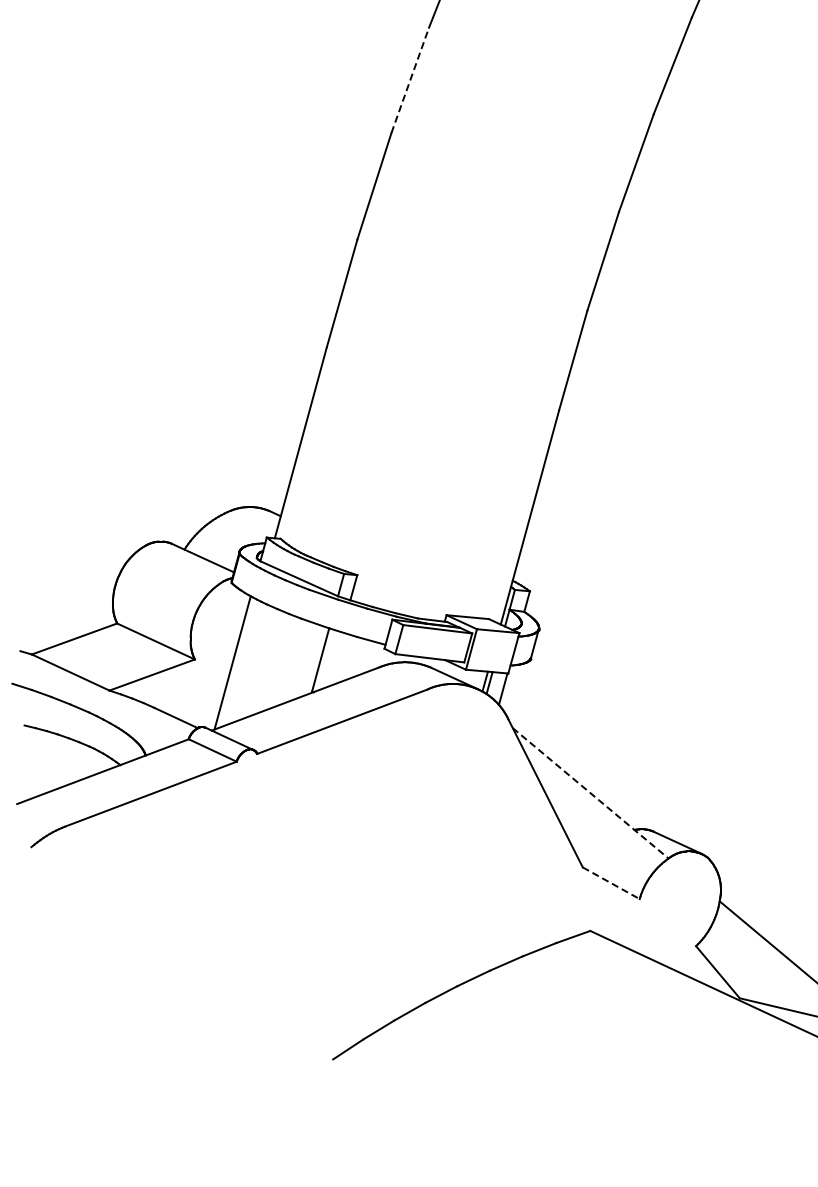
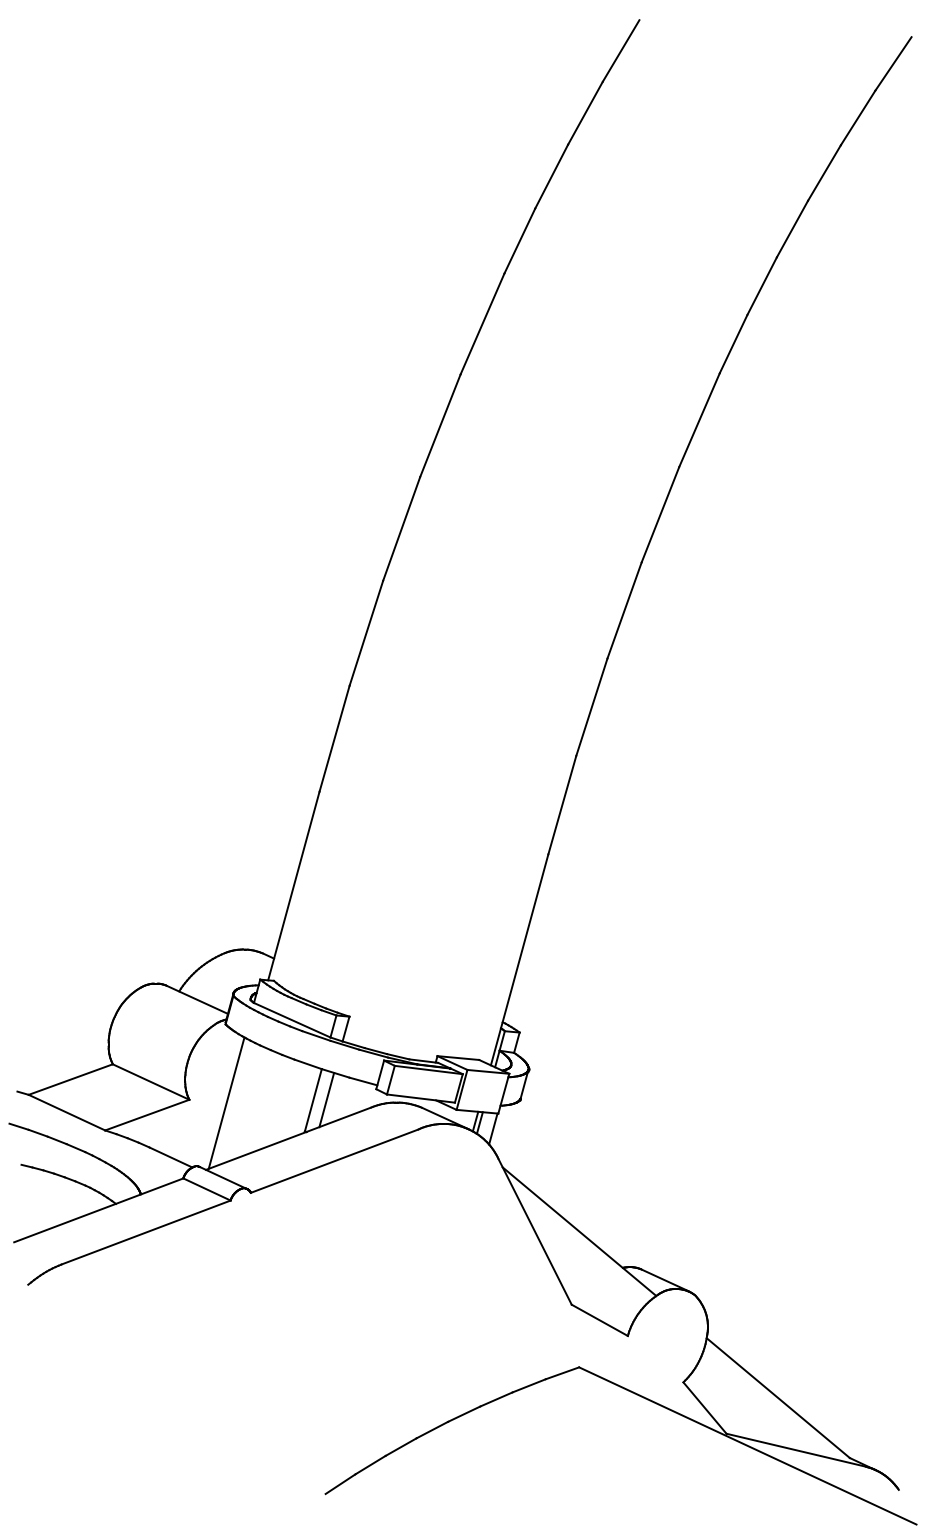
line: (410, 79) -> (401, 528), dashed -> solid
line: (333, 660) -> (326, 1100), added
line: (590, 793) -> (579, 1231), dashed -> solid
line: (611, 883) -> (600, 1320), dashed -> solid

